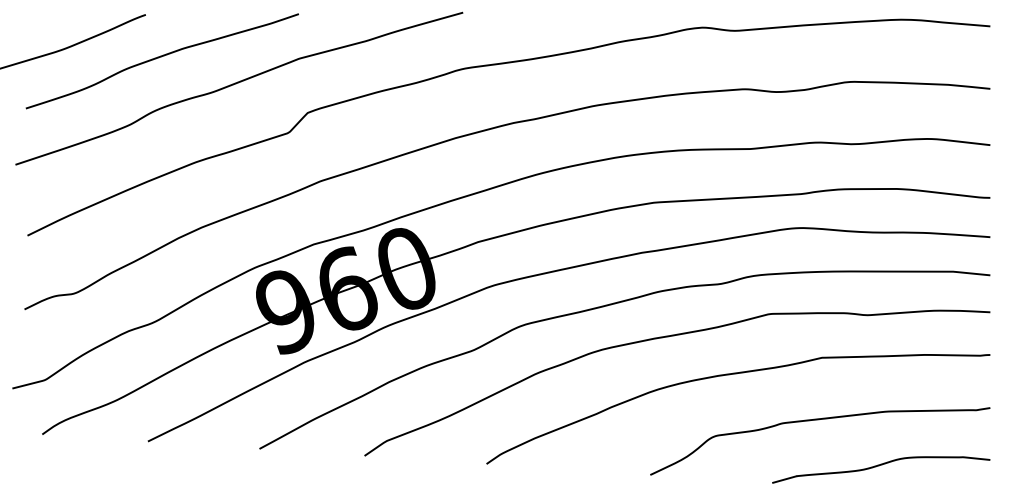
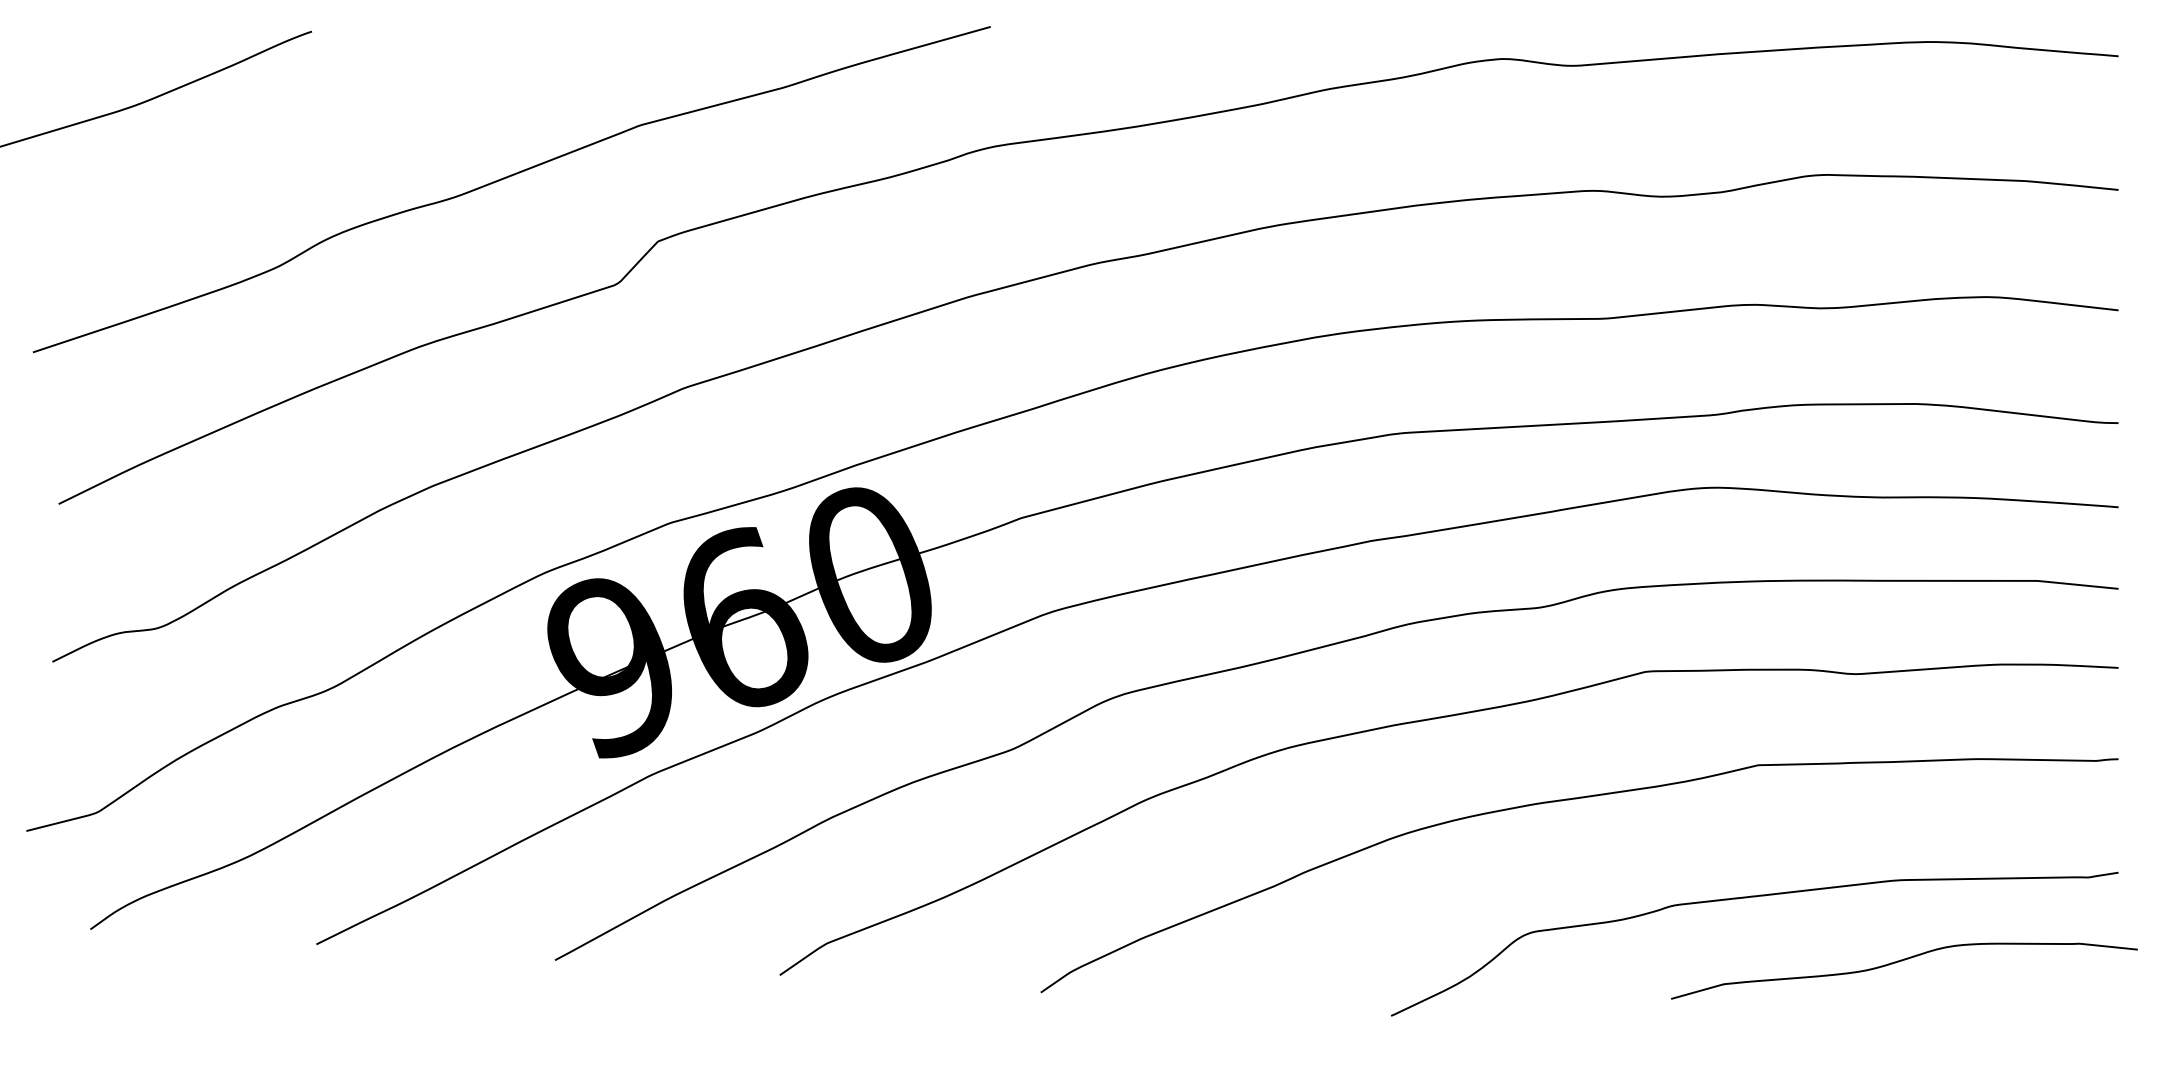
curve: (161, 57) -> (345, 122), removed
curve: (879, 466) -> (1900, 963), moved

